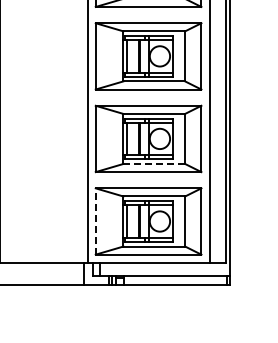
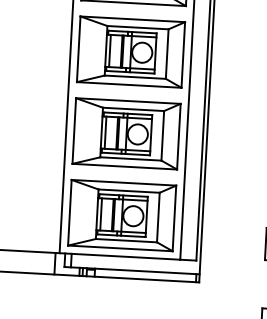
line: (154, 163) -> (131, 158), dashed -> solid
line: (95, 221) -> (69, 212), dashed -> solid

